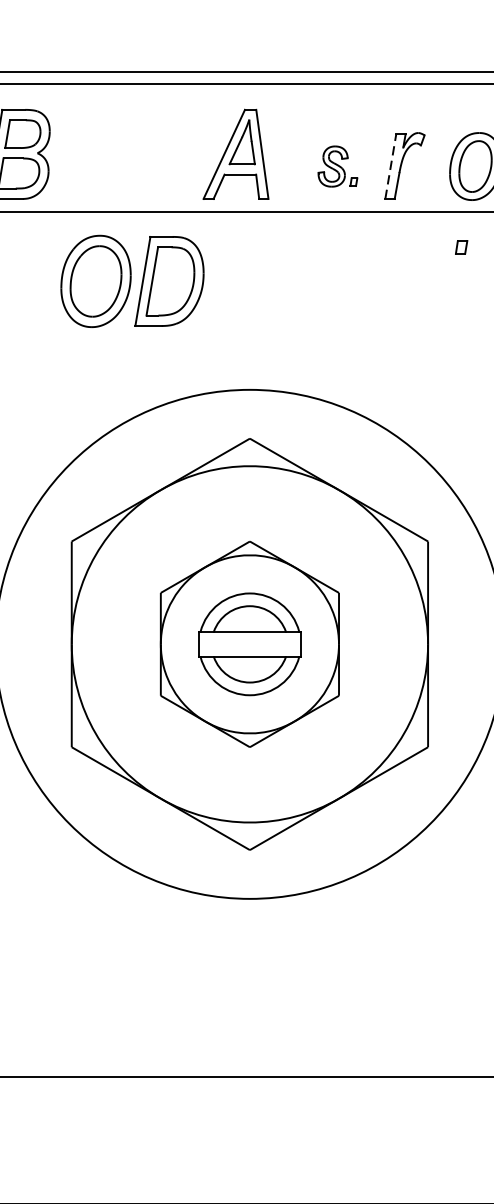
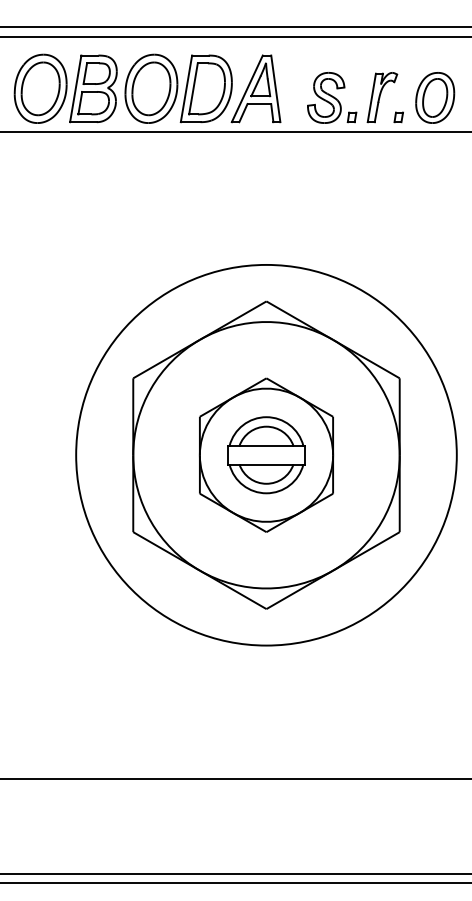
part: (338, 165) -> (332, 97), size x1.67
line: (390, 165) -> (371, 97), dashed -> solid
part: (461, 247) -> (398, 117), moved
part: (132, 280) -> (178, 88), moved

